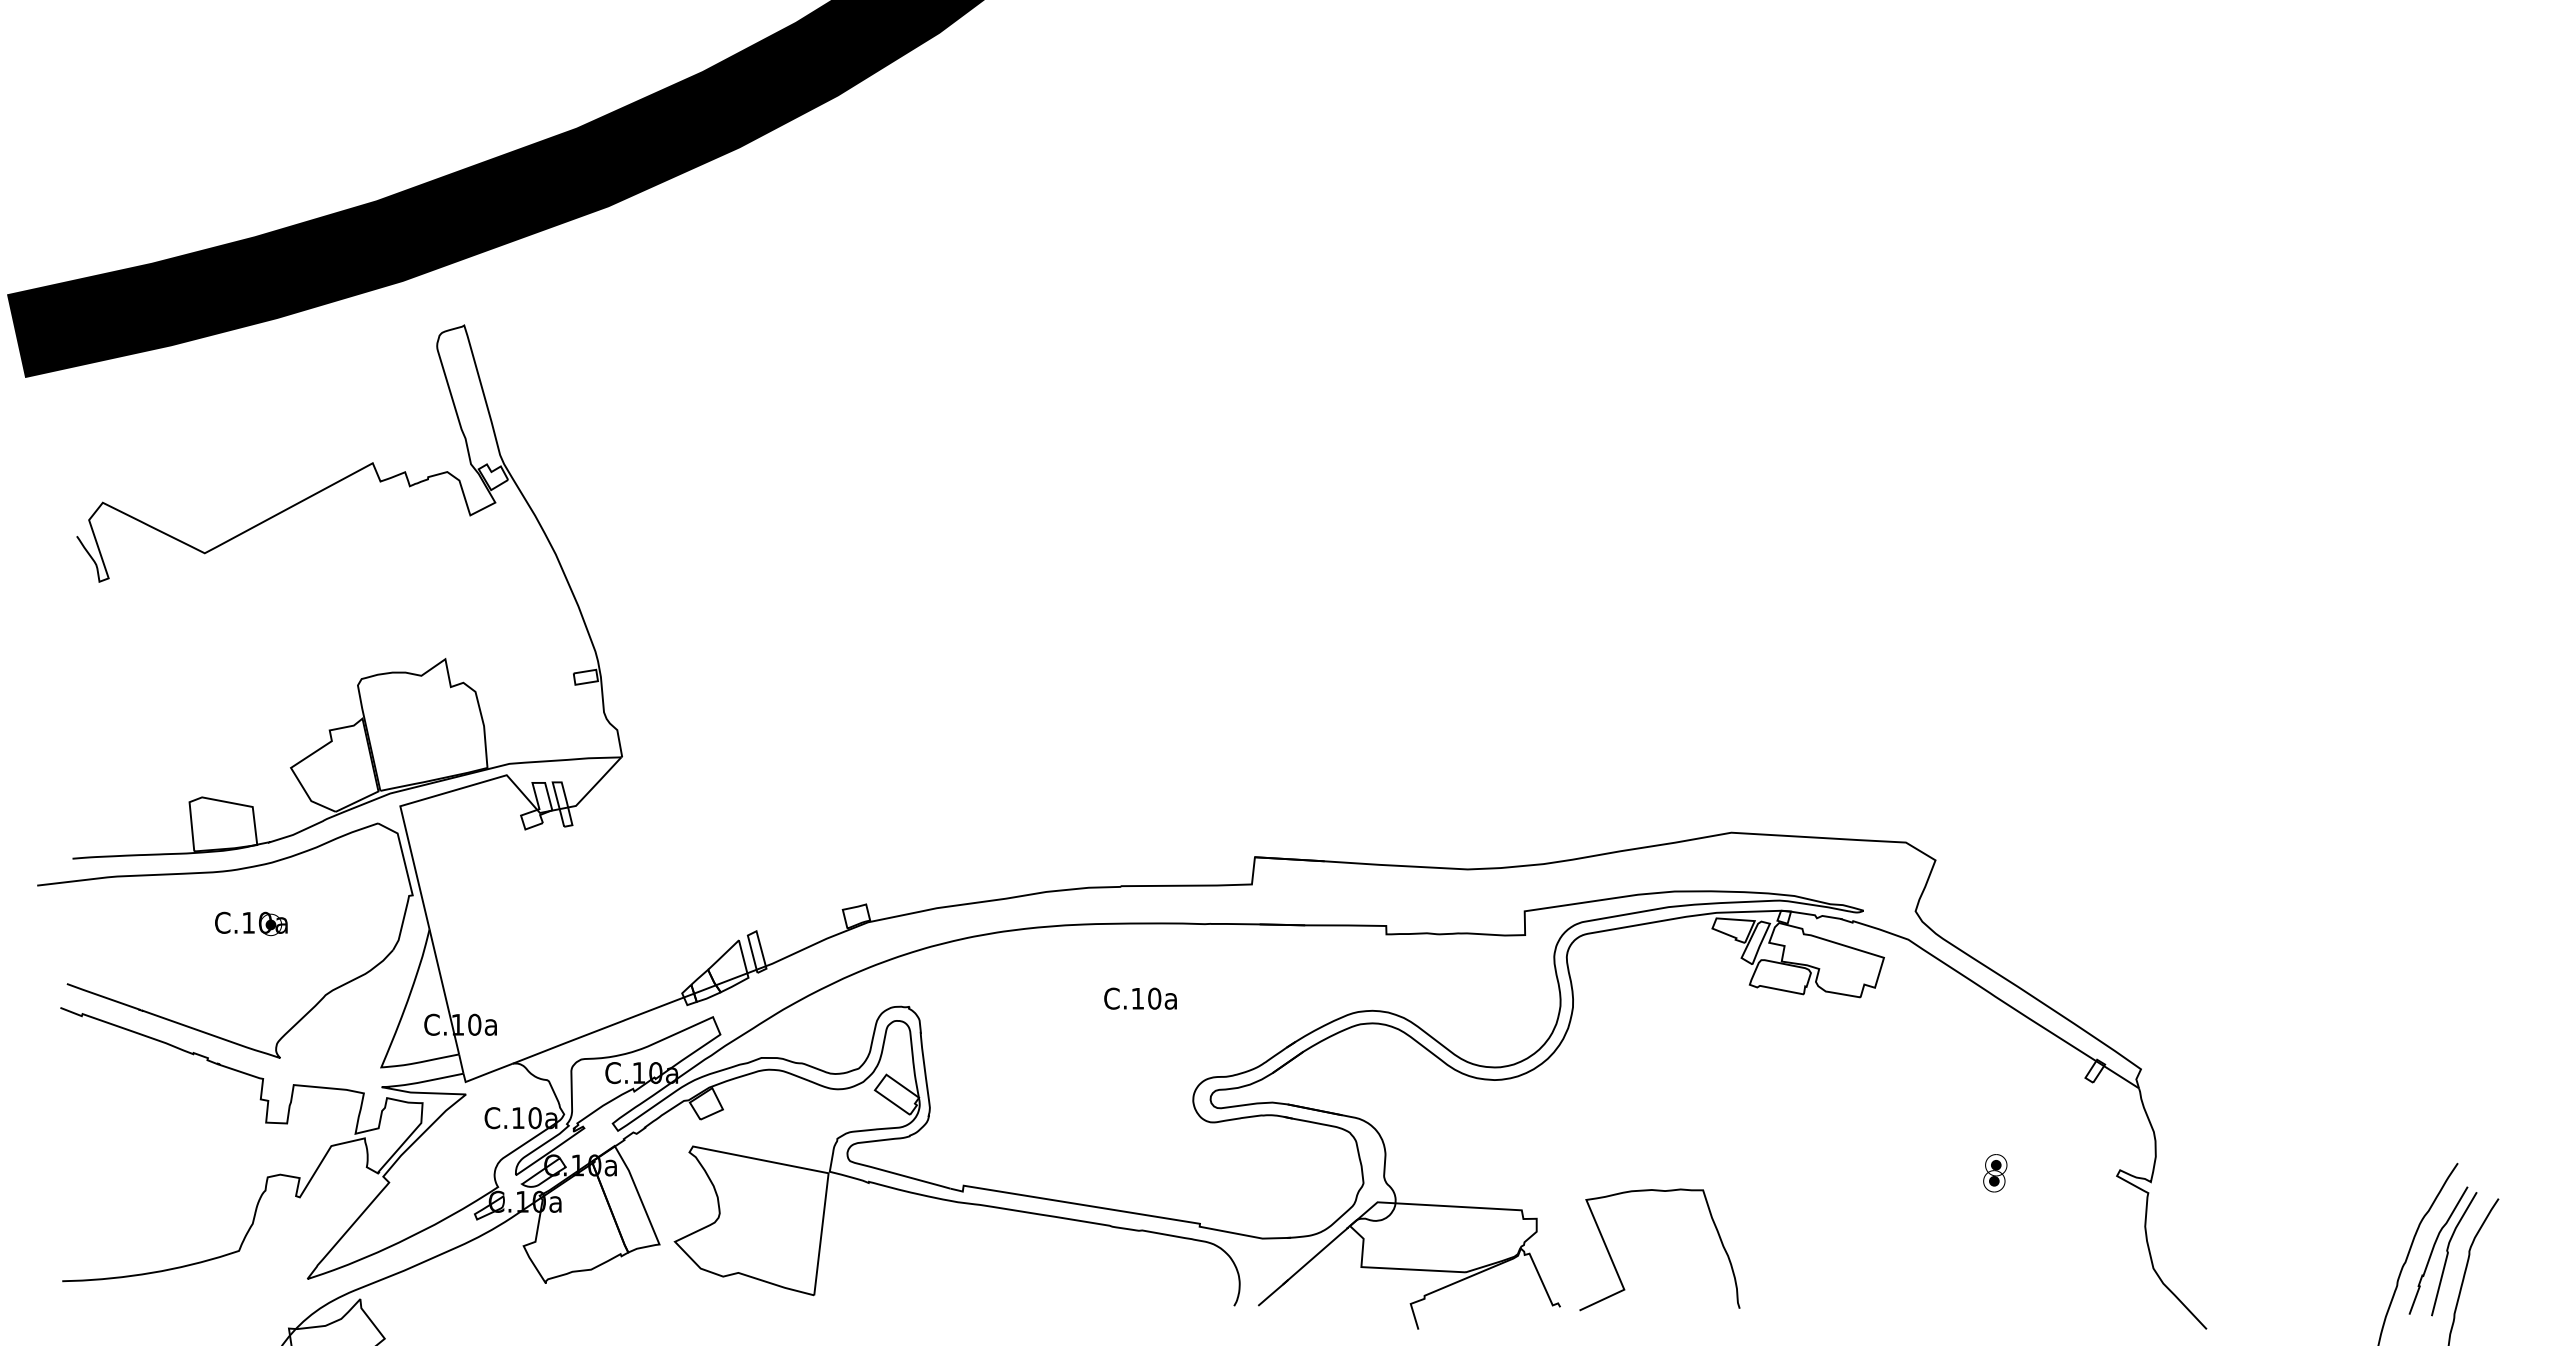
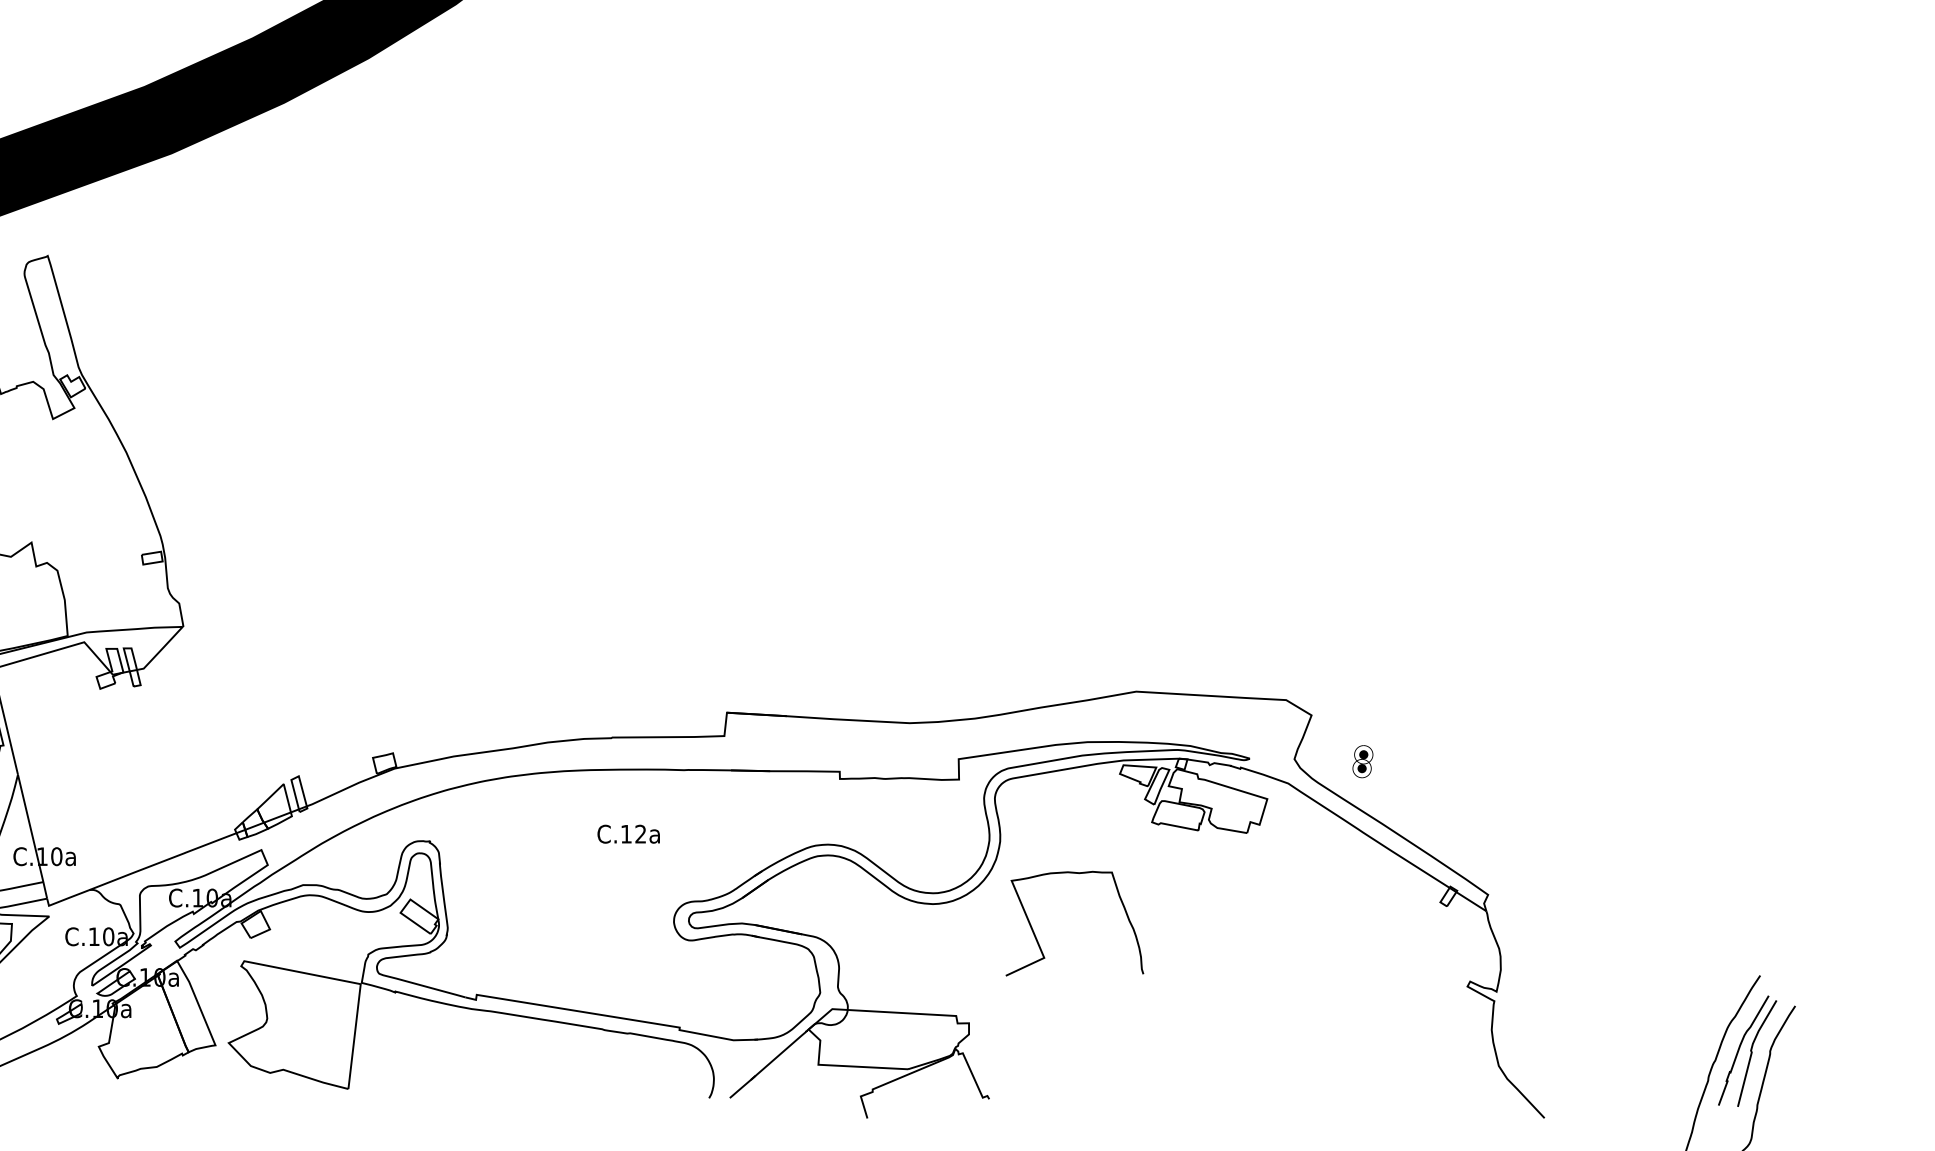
text: (1154, 998) -> (640, 834), C.10a -> C.12a
part: (1995, 1173) -> (1363, 761), moved
curve: (1615, 1265) -> (1036, 937), moved

